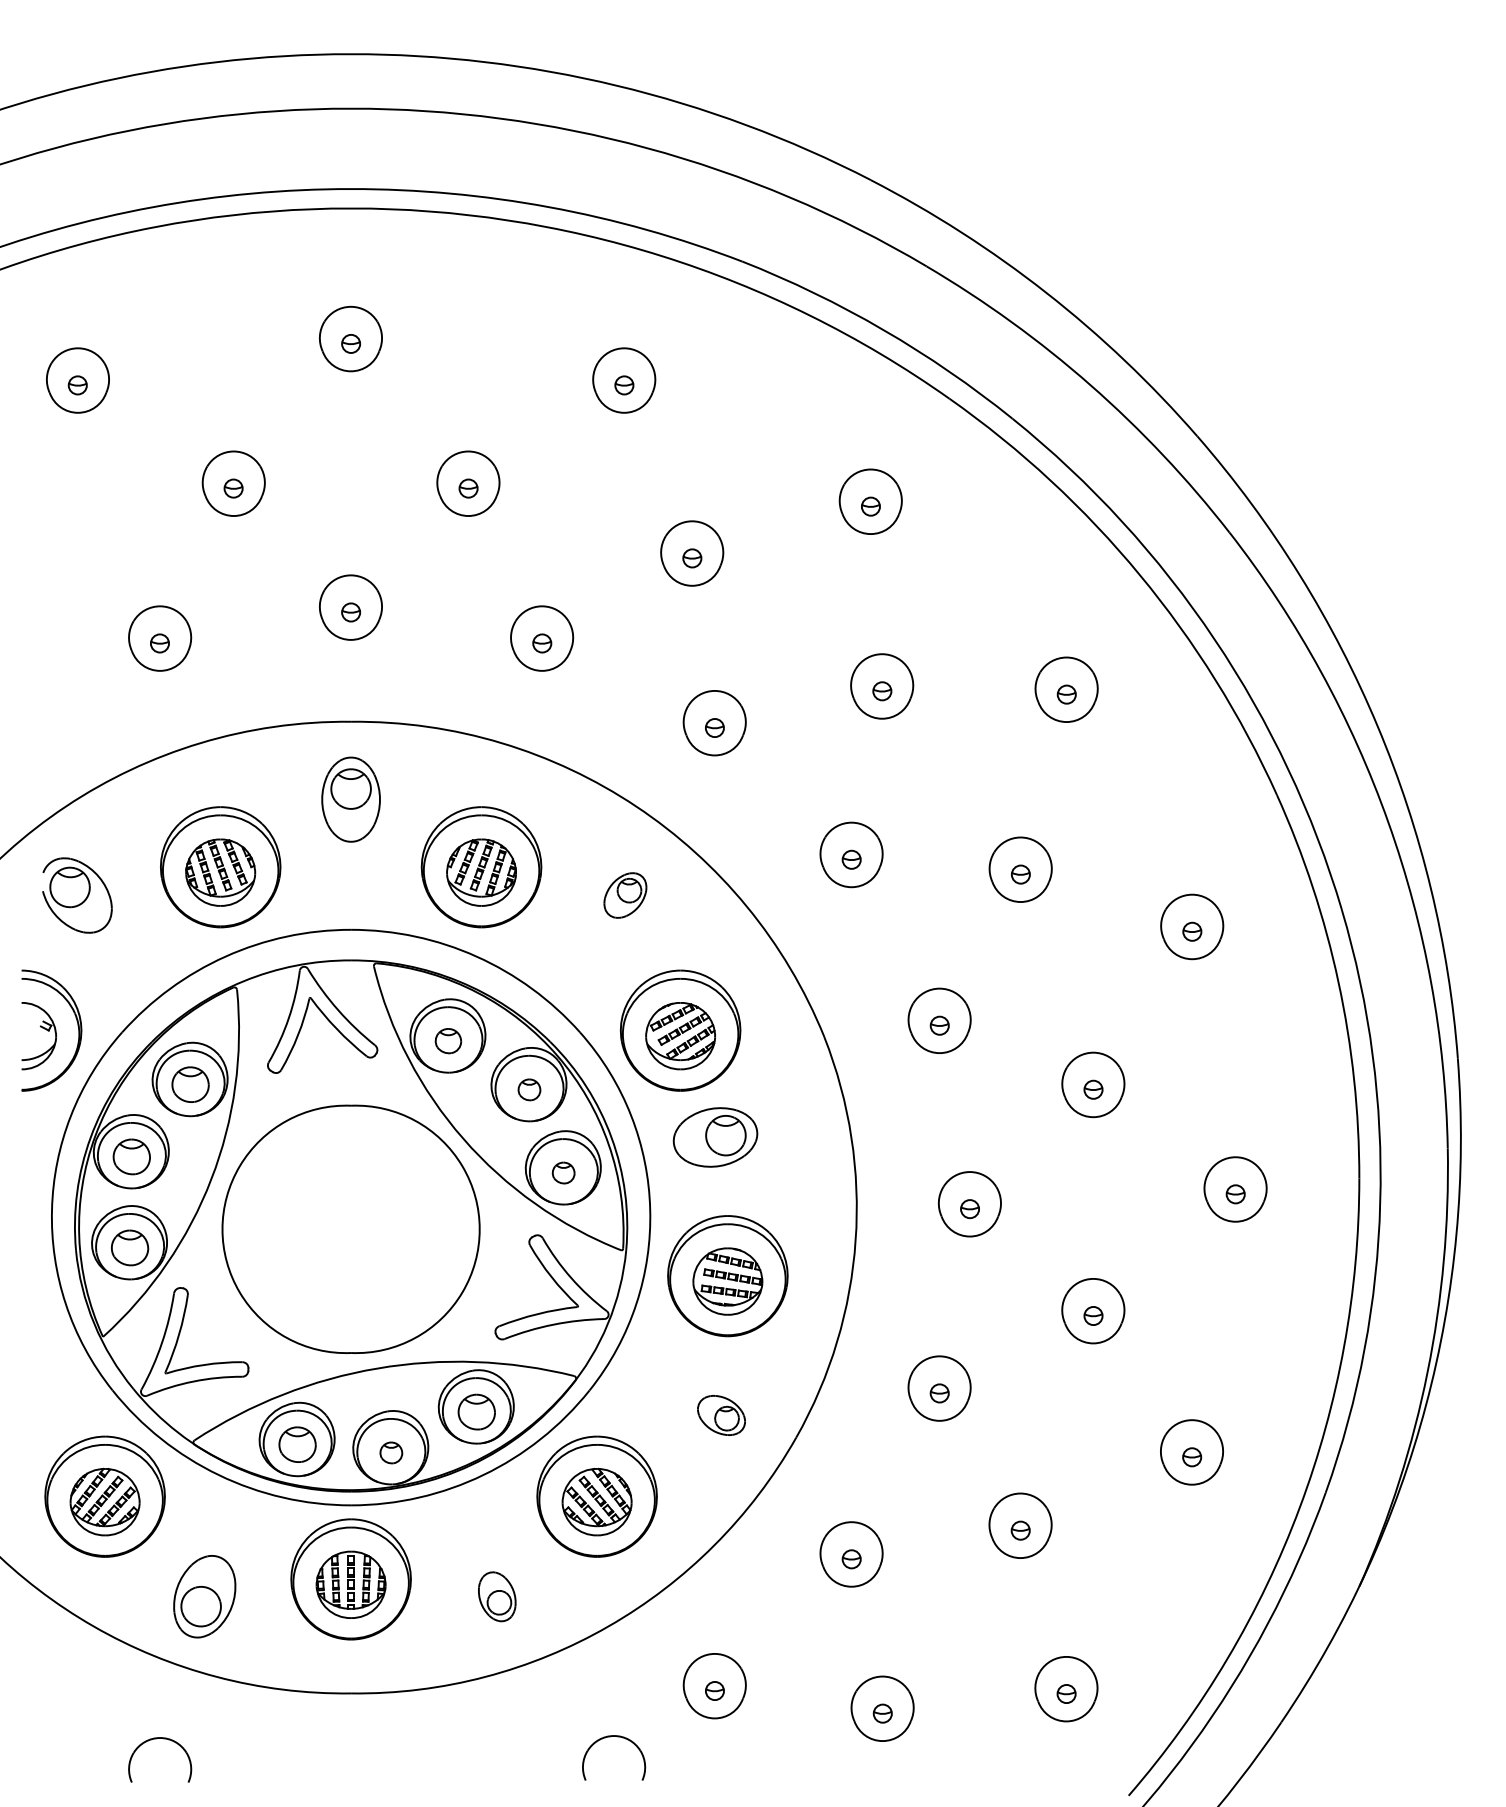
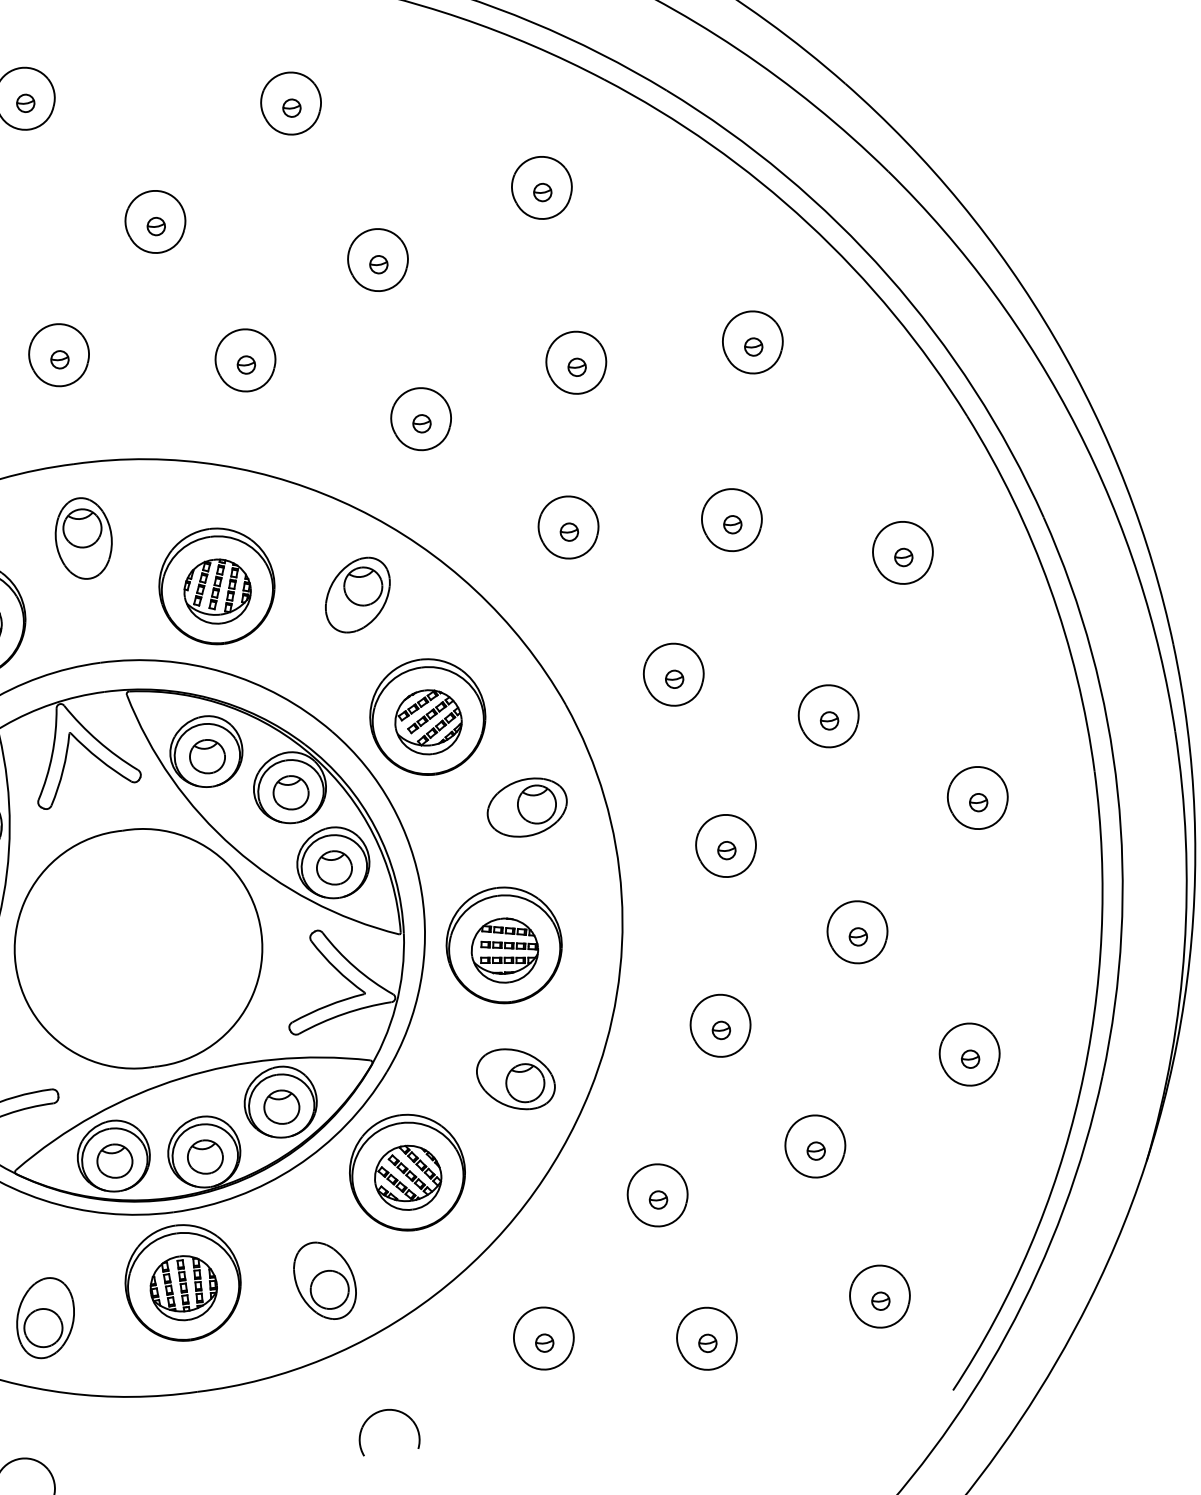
part: (625, 895) -> (357, 595), size x1.67
part: (448, 1040) -> (207, 756), size x1.43
part: (529, 1089) -> (291, 792), size x1.67
part: (715, 1137) -> (527, 807), moved
part: (563, 1172) -> (334, 867), size x1.67
part: (721, 1415) -> (515, 1079), size x1.67
part: (391, 1452) -> (205, 1156), size x1.67
part: (496, 1596) -> (324, 1280), size x1.67
part: (617, 1737) -> (389, 1411), moved

